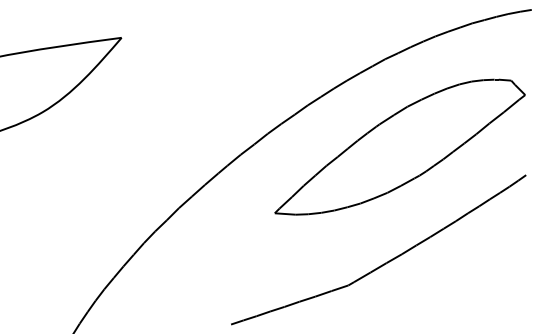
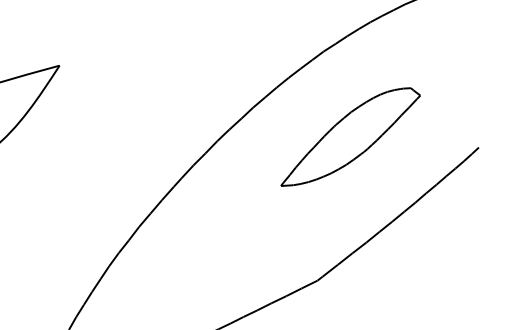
part: (399, 146) -> (349, 136), size x0.6

